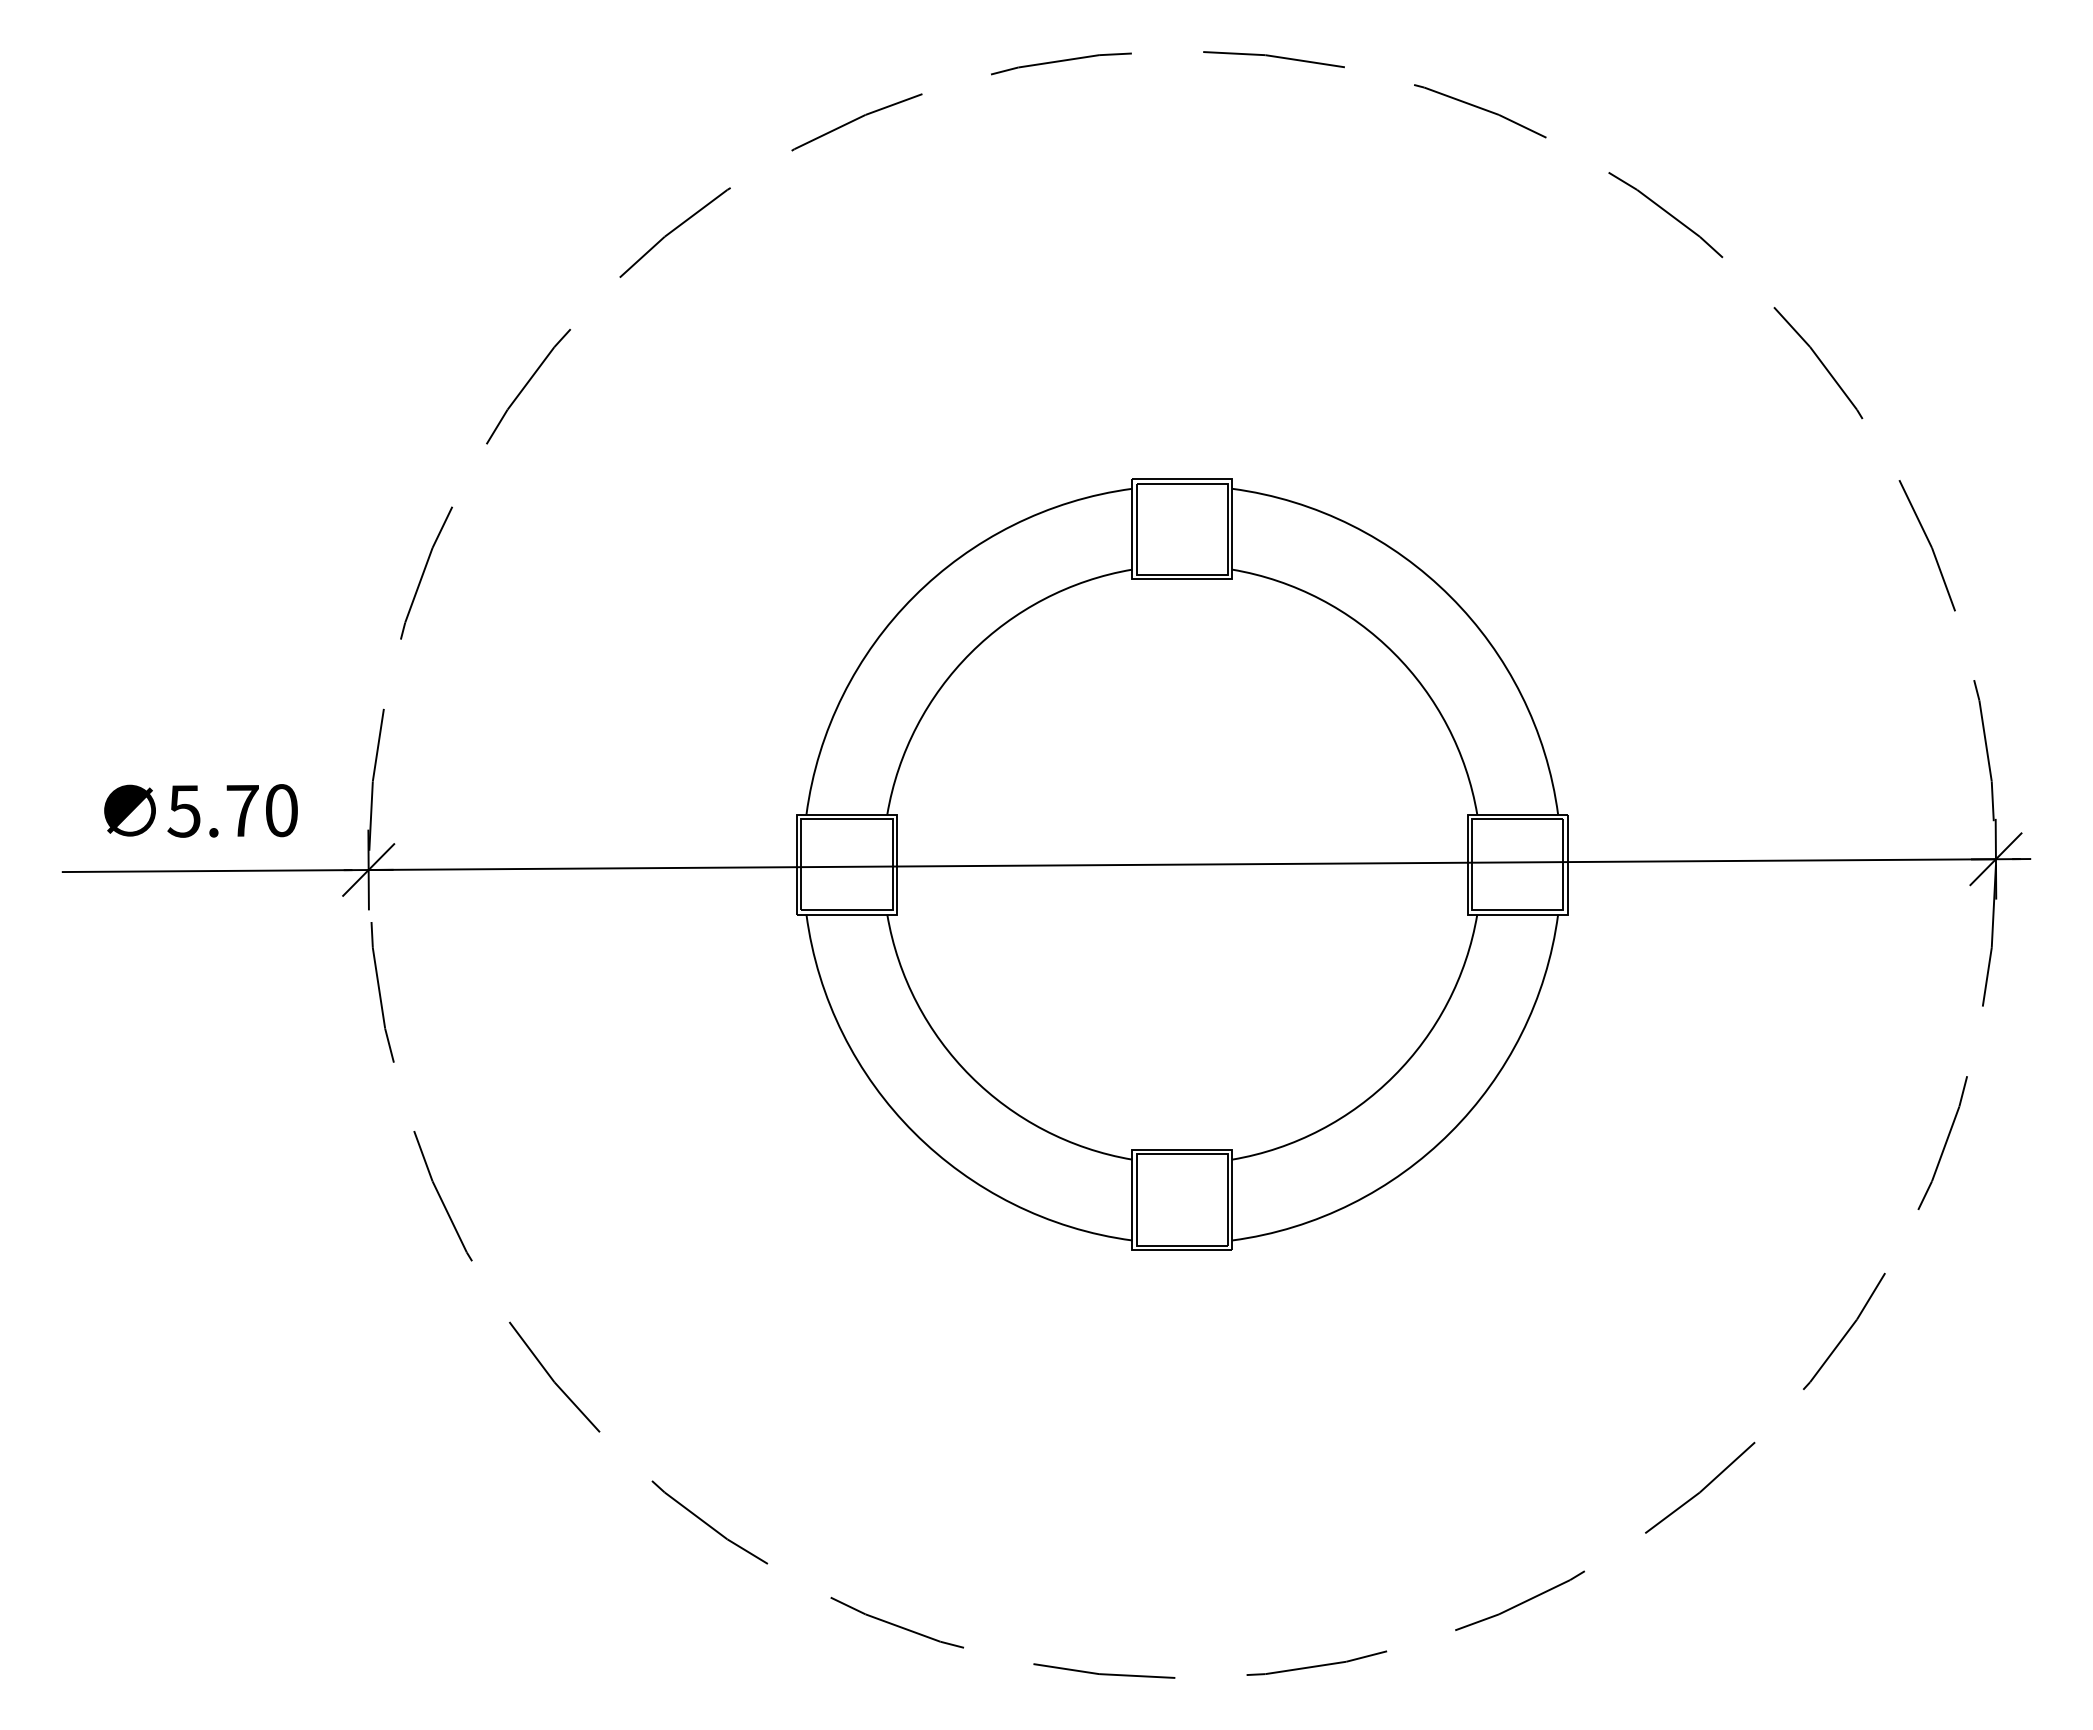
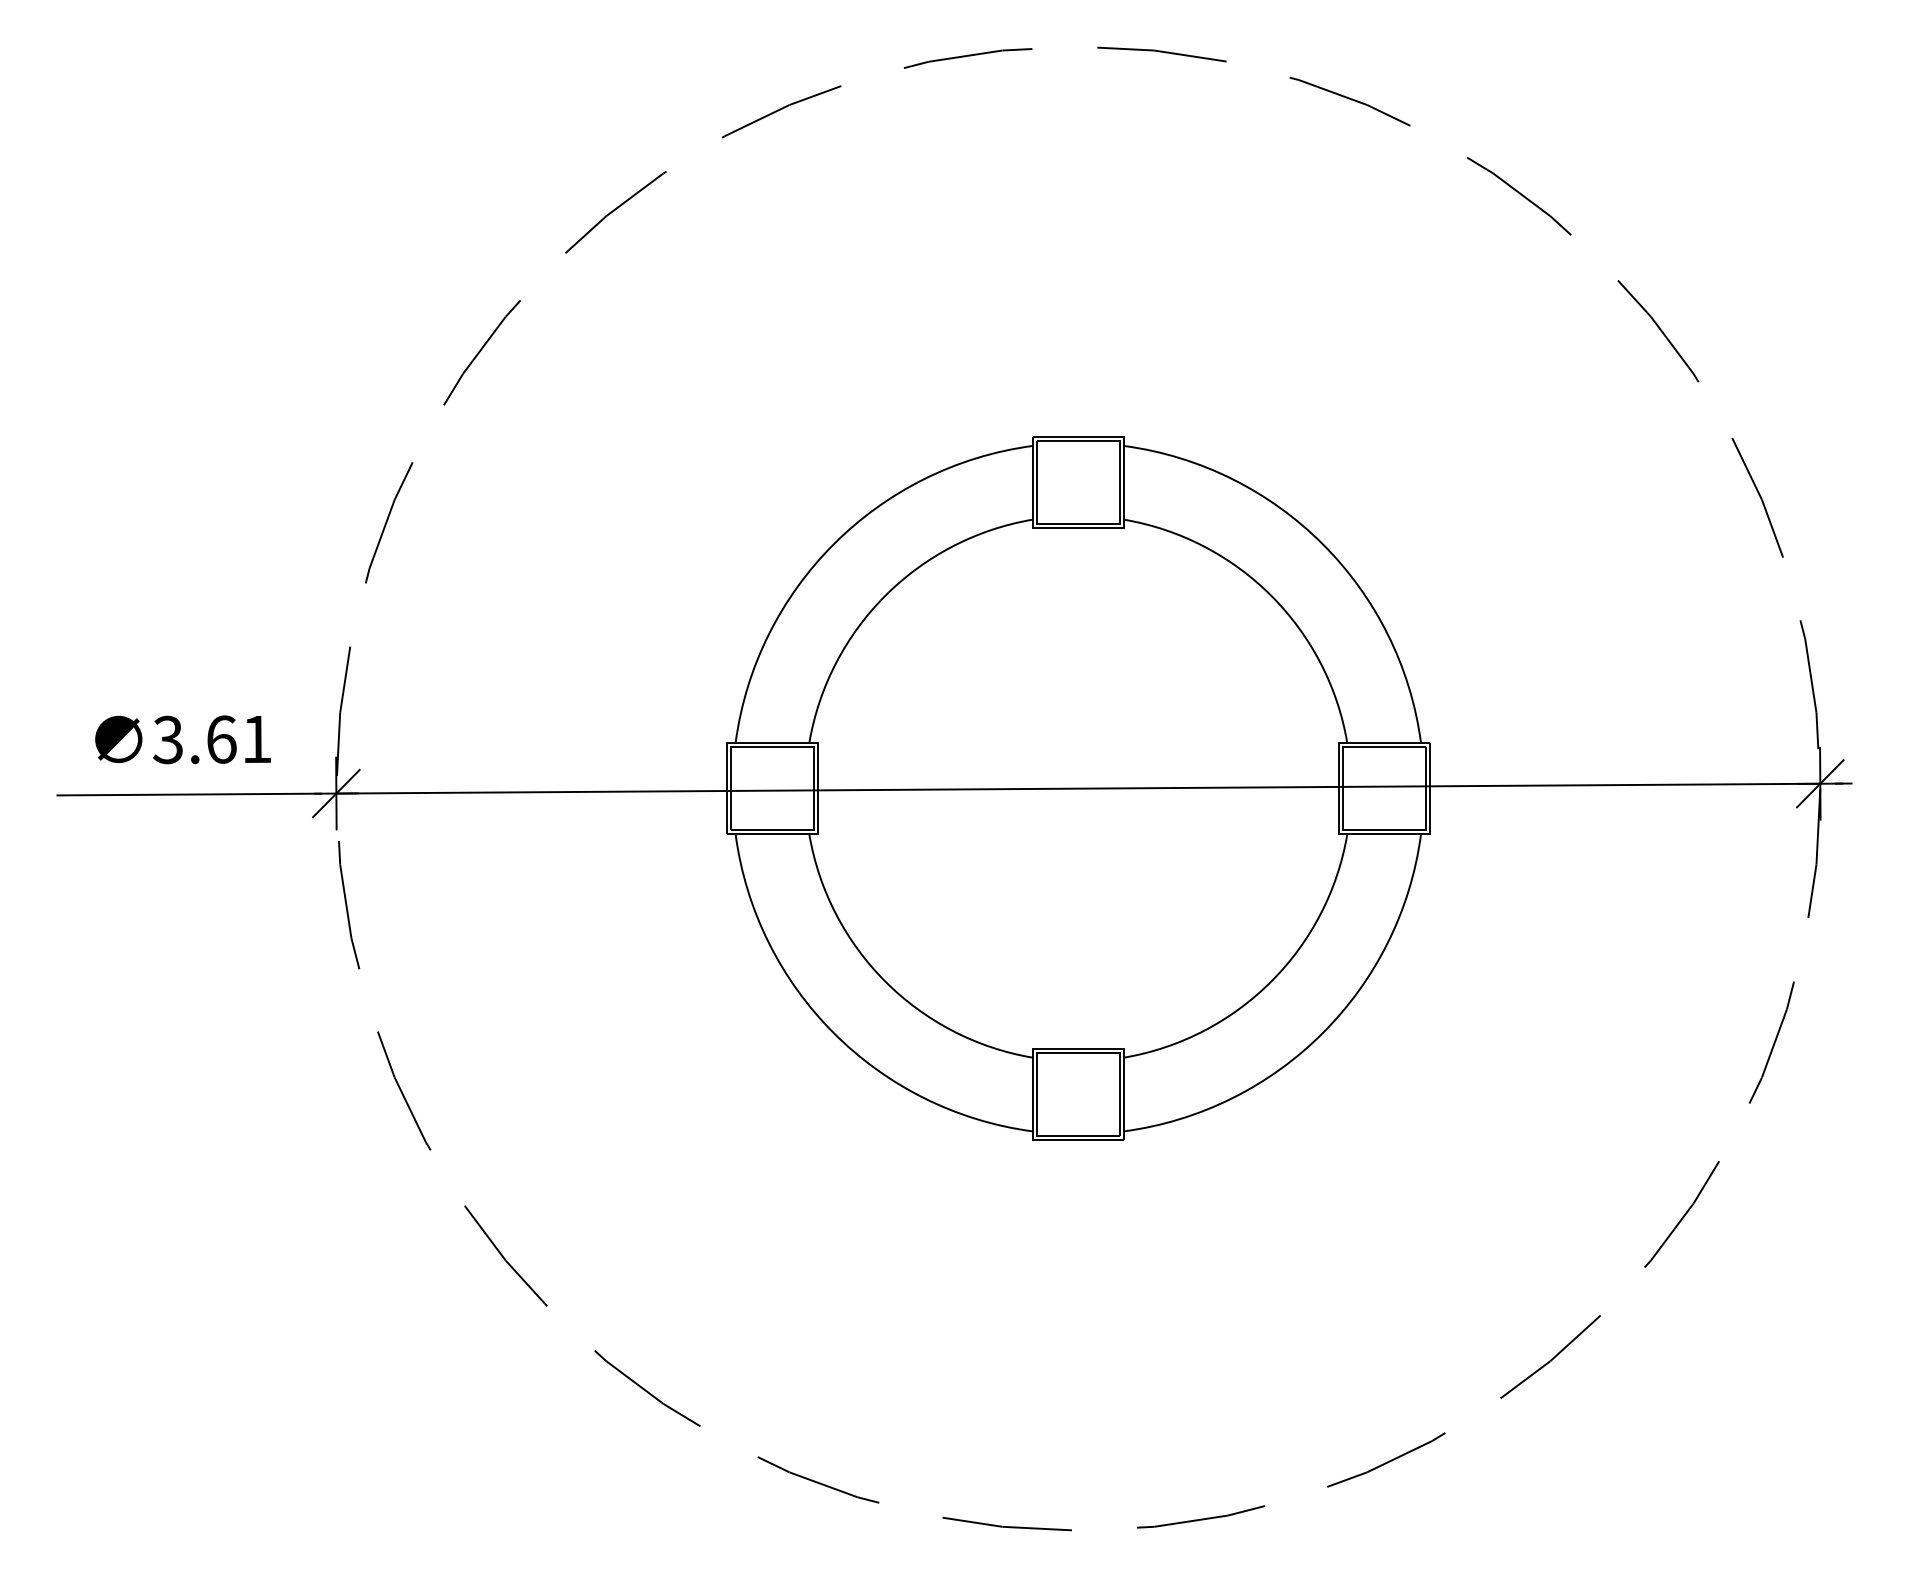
text: (232, 810) -> (212, 739), 5.70 -> 3.61

